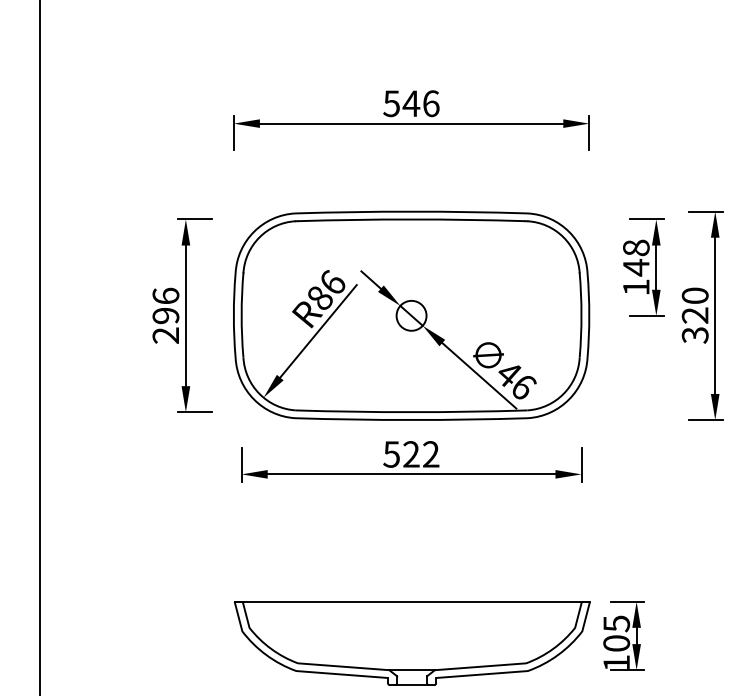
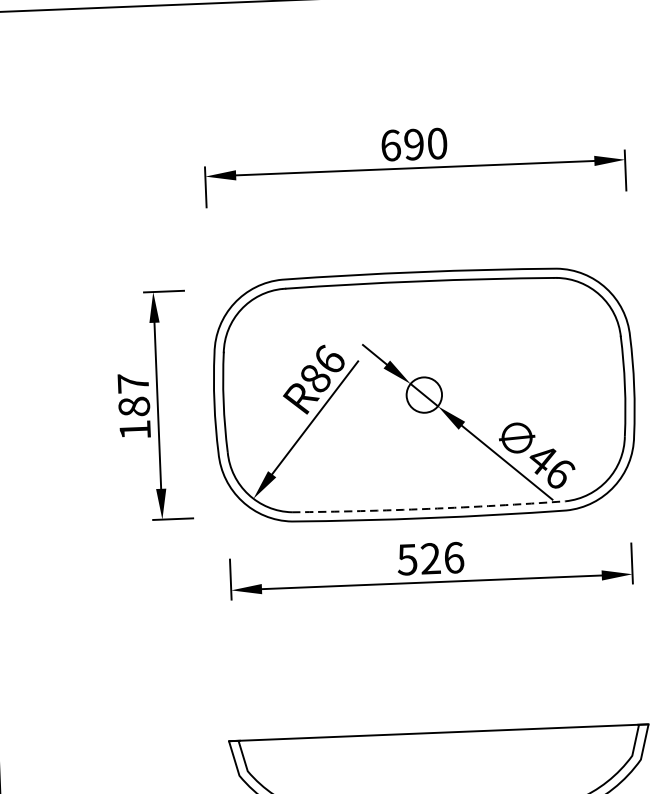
text: (411, 103) -> (414, 144), 546 -> 690
text: (165, 315) -> (133, 406), 296 -> 187
arc: (411, 412) -> (428, 509), solid -> dashed
text: (431, 454) -> (454, 557), 522 -> 526

